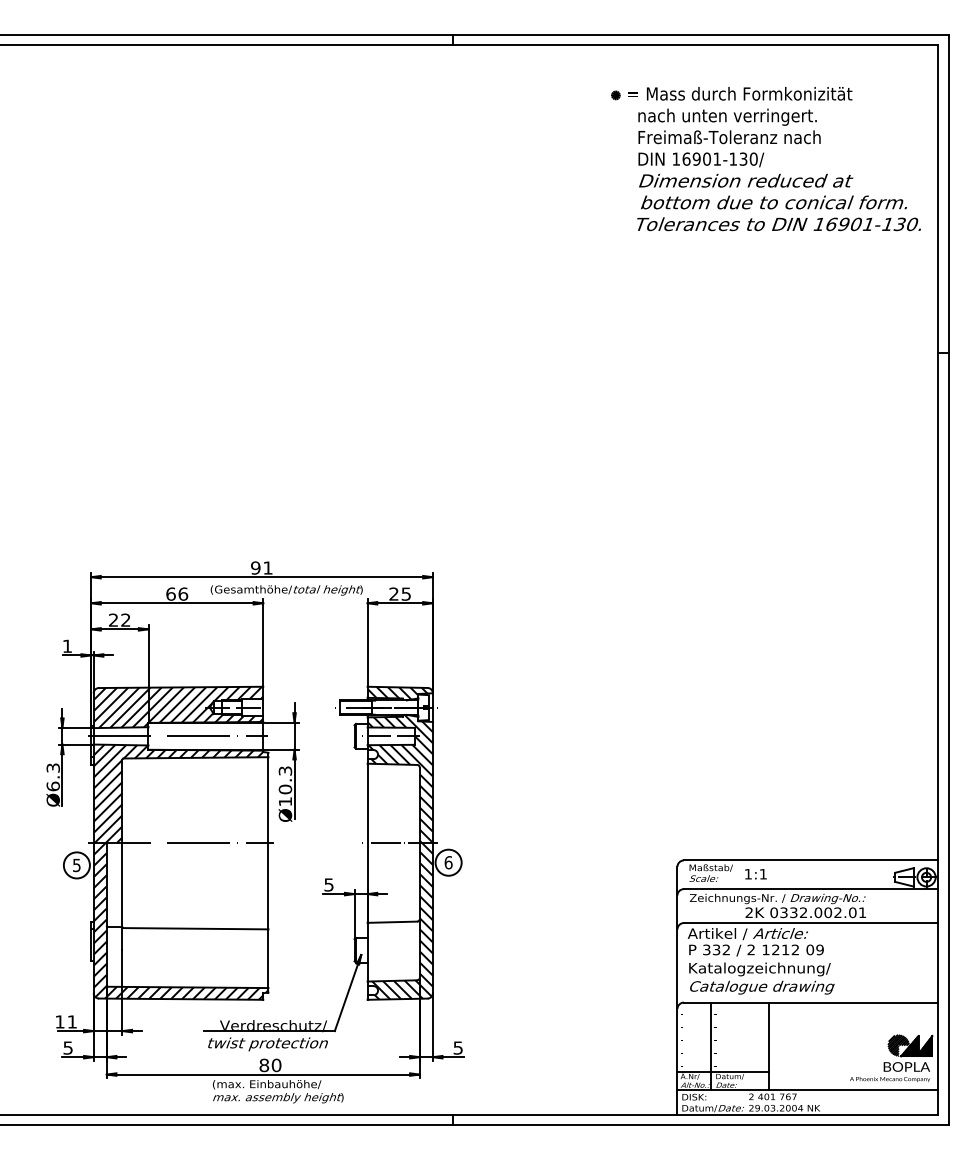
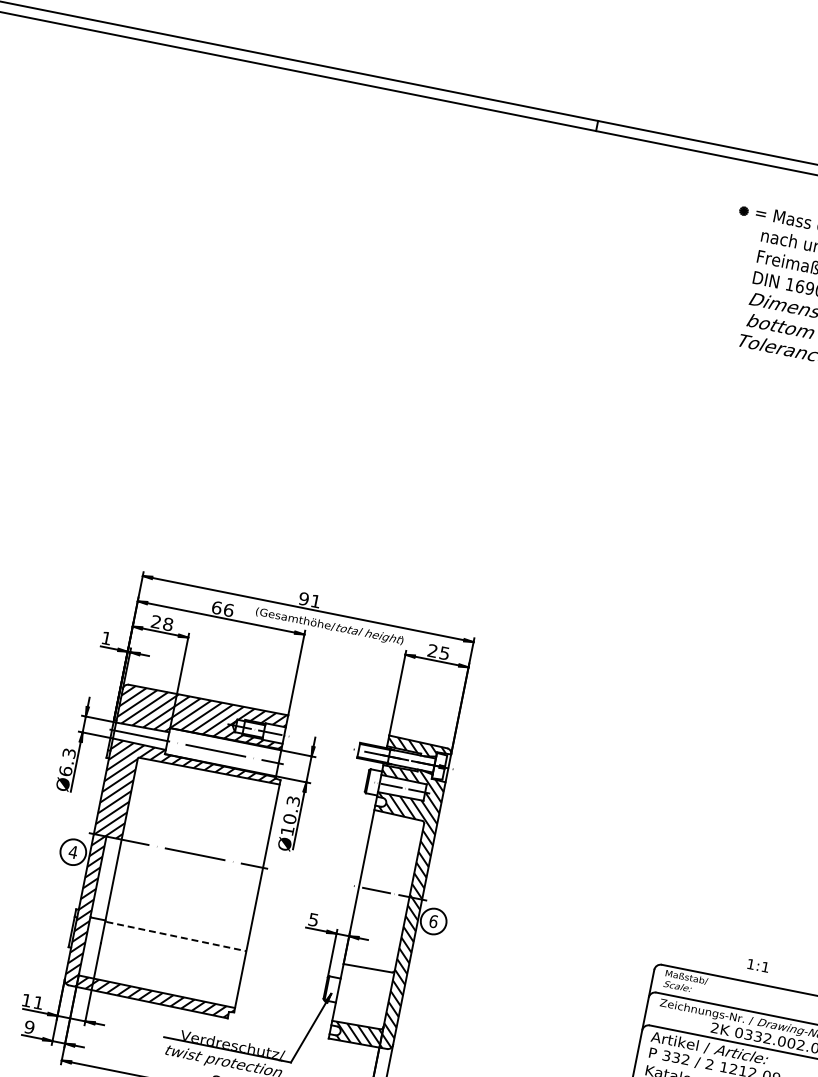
text: (125, 619) -> (167, 623), 22 -> 28
text: (76, 865) -> (72, 852), 5 -> 4
text: (755, 874) -> (757, 965), moved
line: (196, 928) -> (176, 936), solid -> dashed
text: (67, 1047) -> (29, 1026), 5 -> 9

